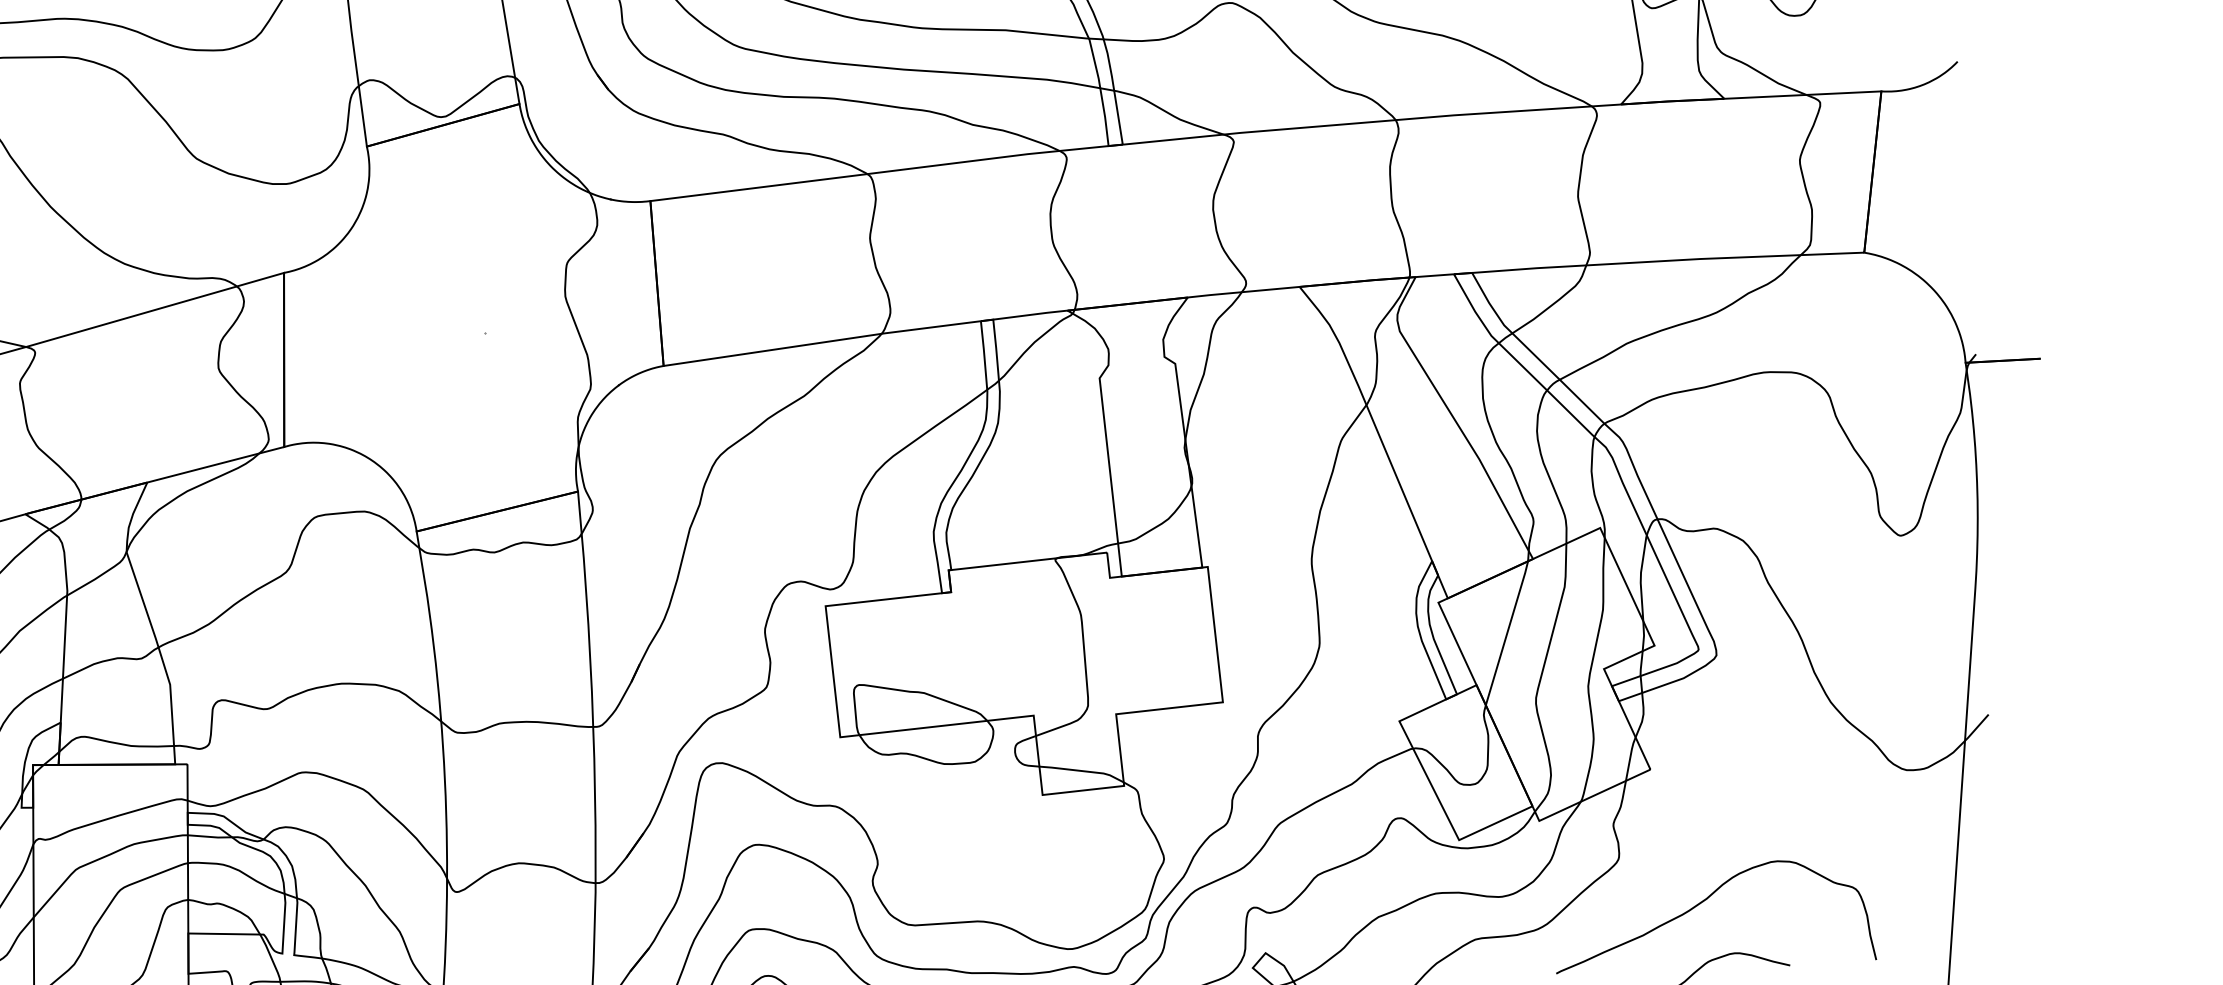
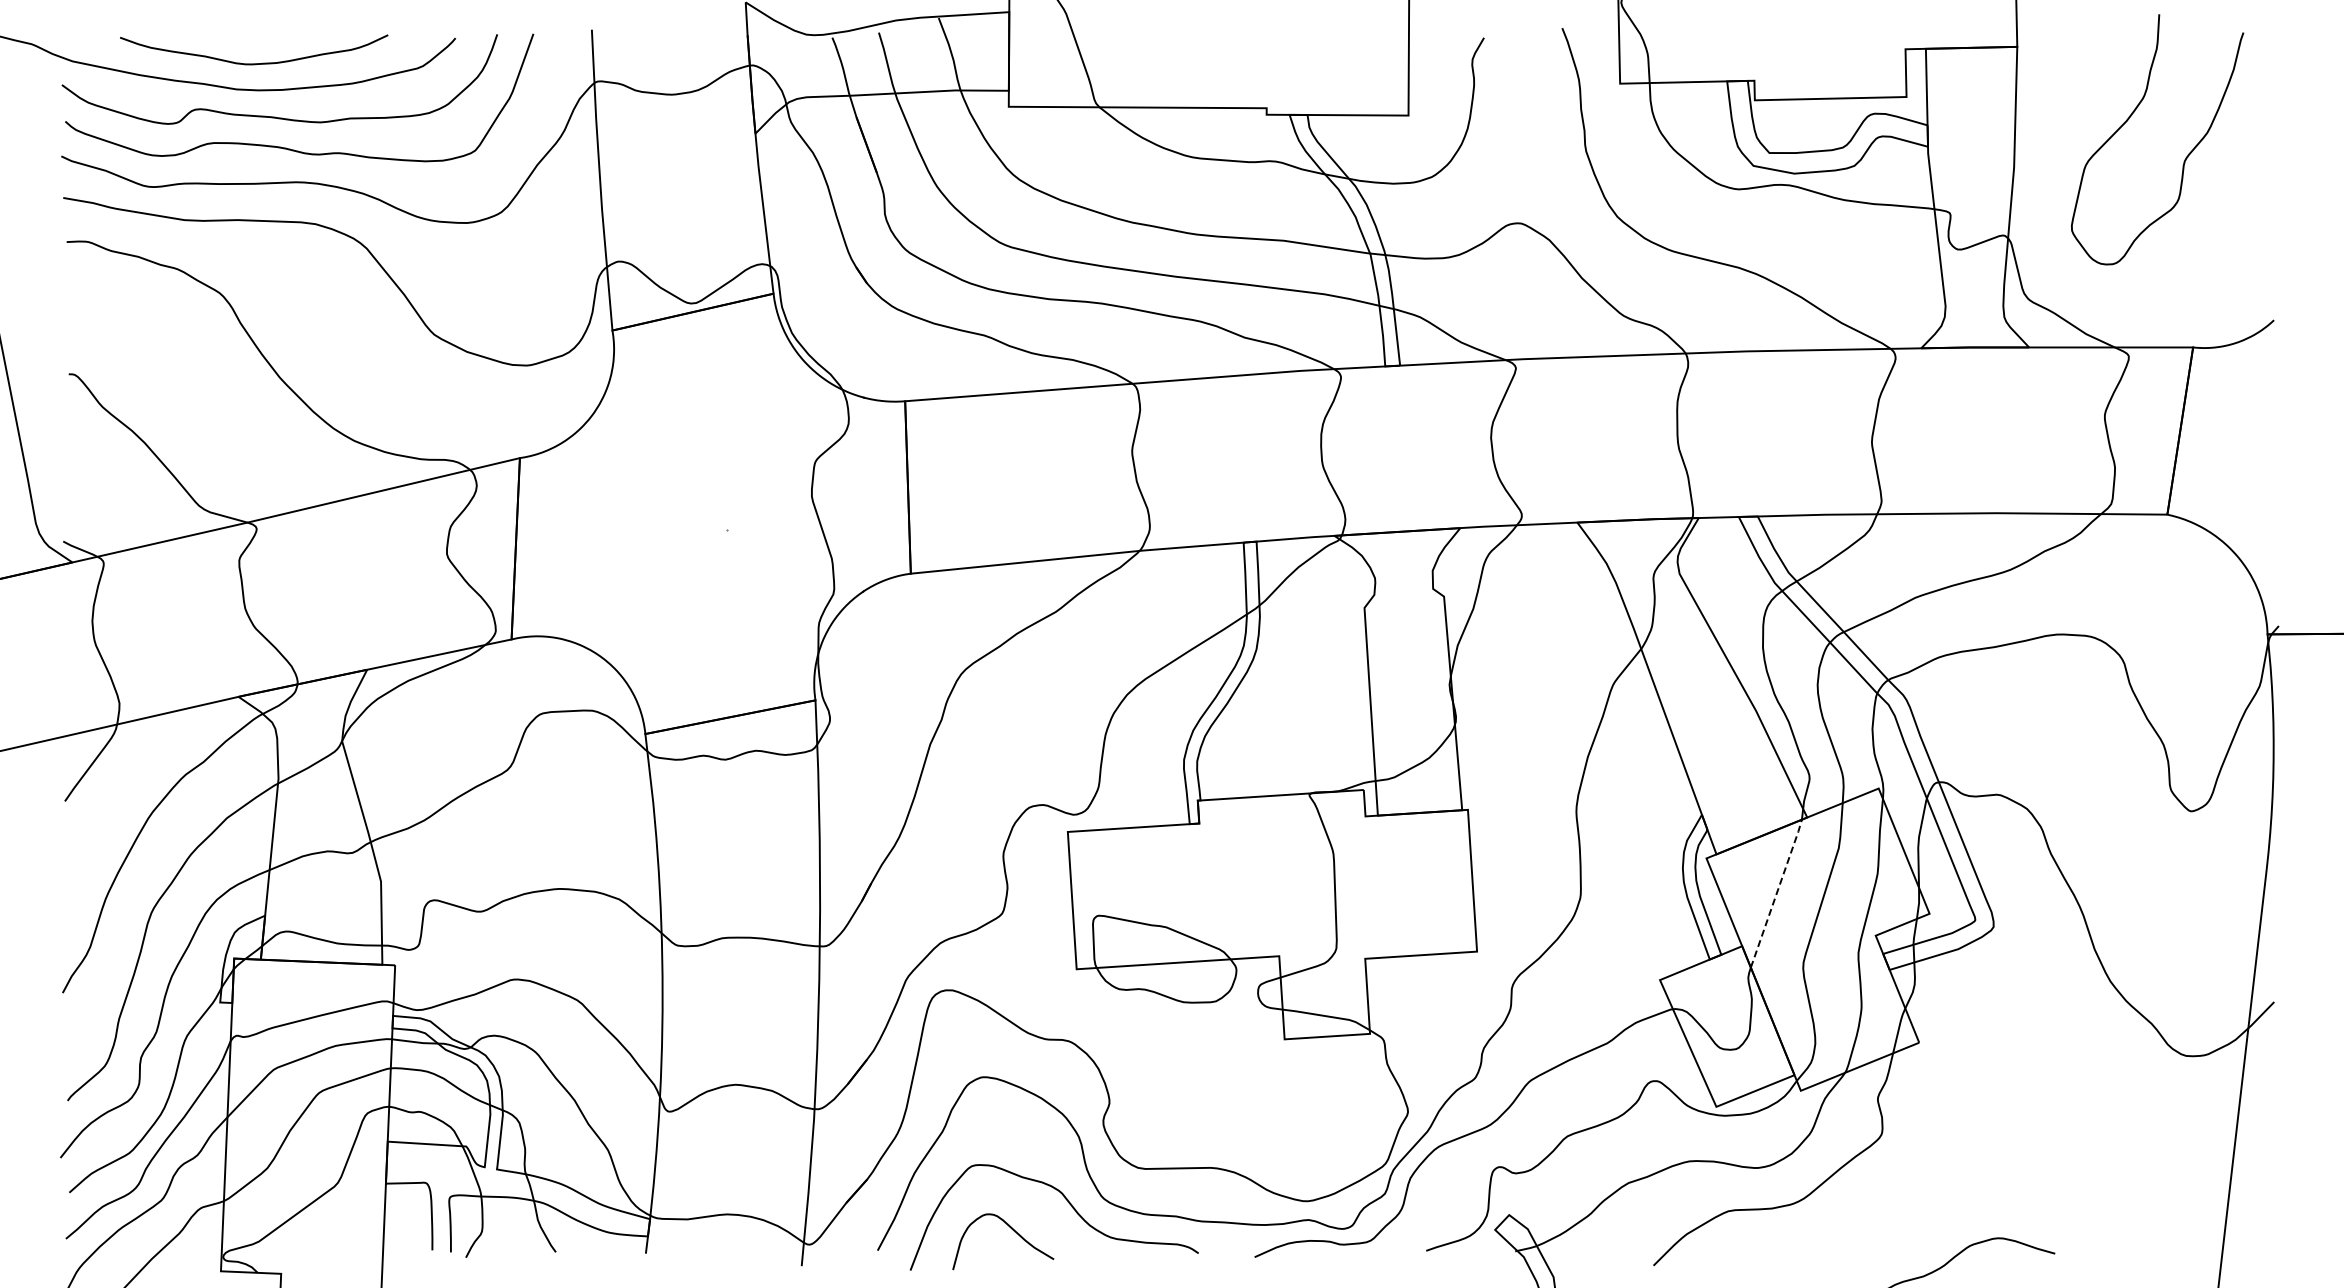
line: (1507, 632) -> (1777, 892), solid -> dashed
curve: (1706, 900) -> (1971, 1181), removed

